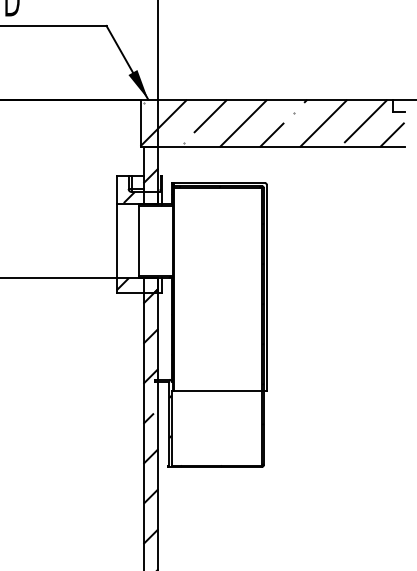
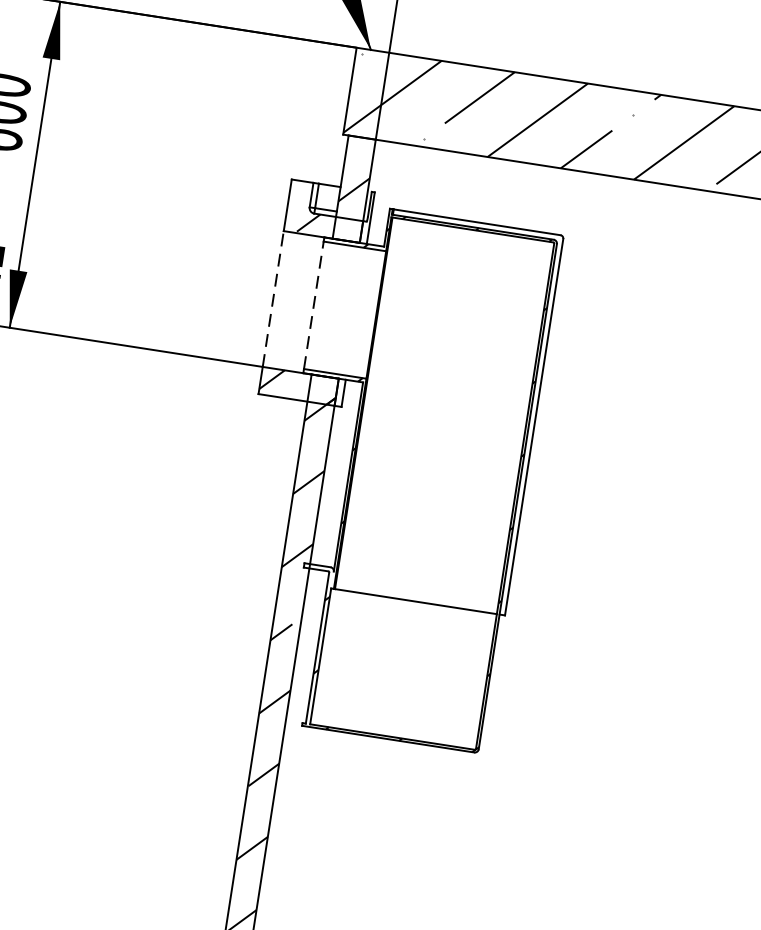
line: (116, 240) -> (273, 297), solid -> dashed
line: (138, 241) -> (312, 305), solid -> dashed

